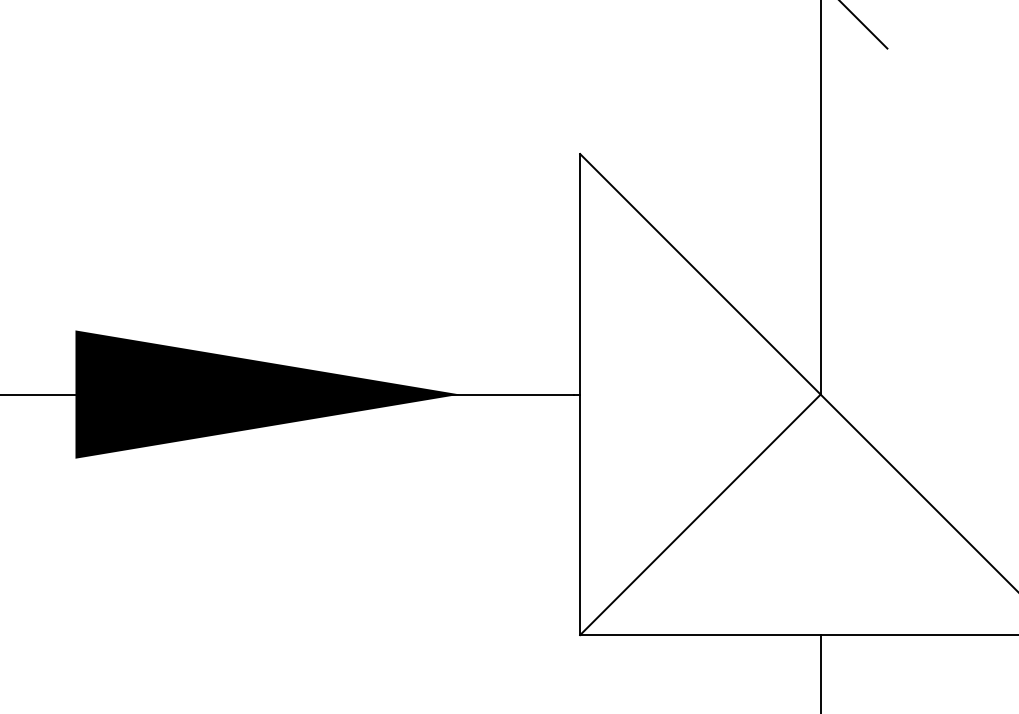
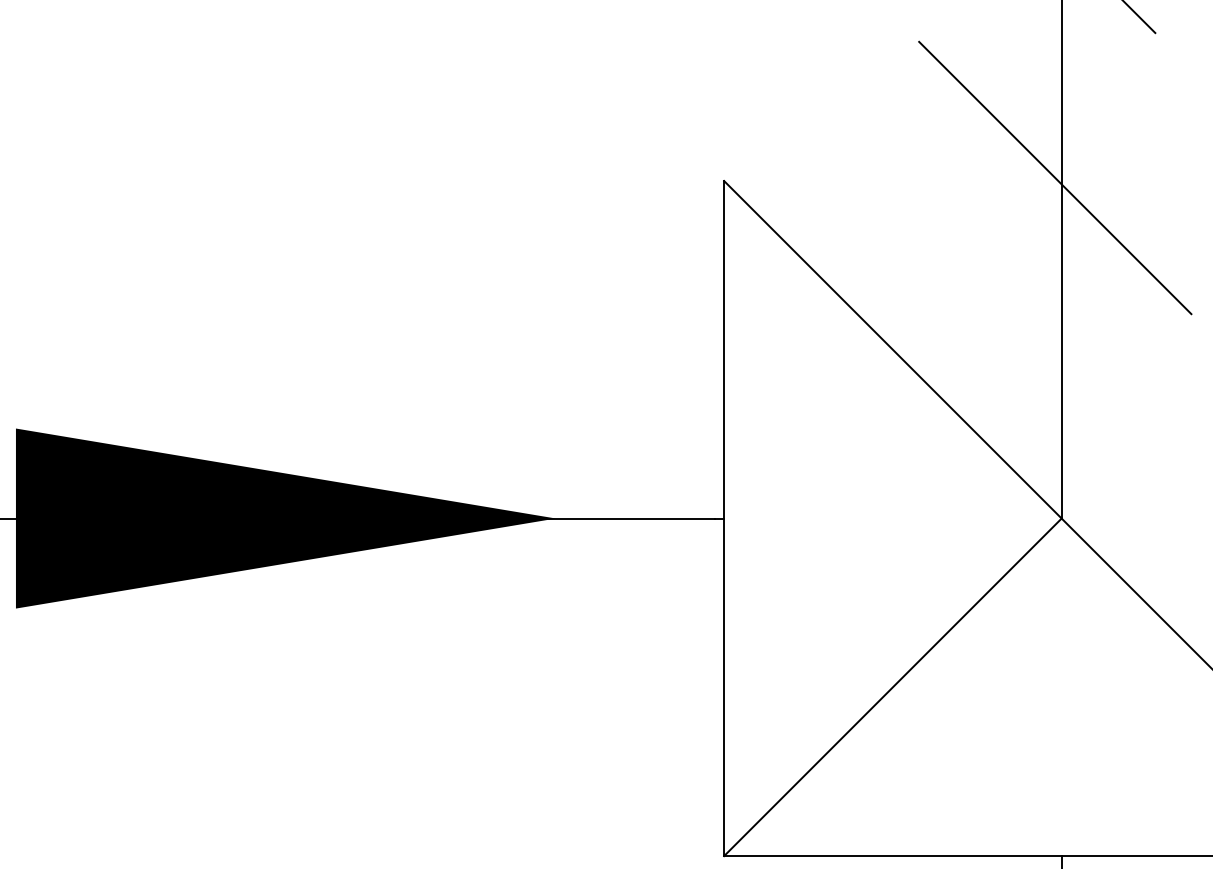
line: (816, 151) -> (1055, 177), added

